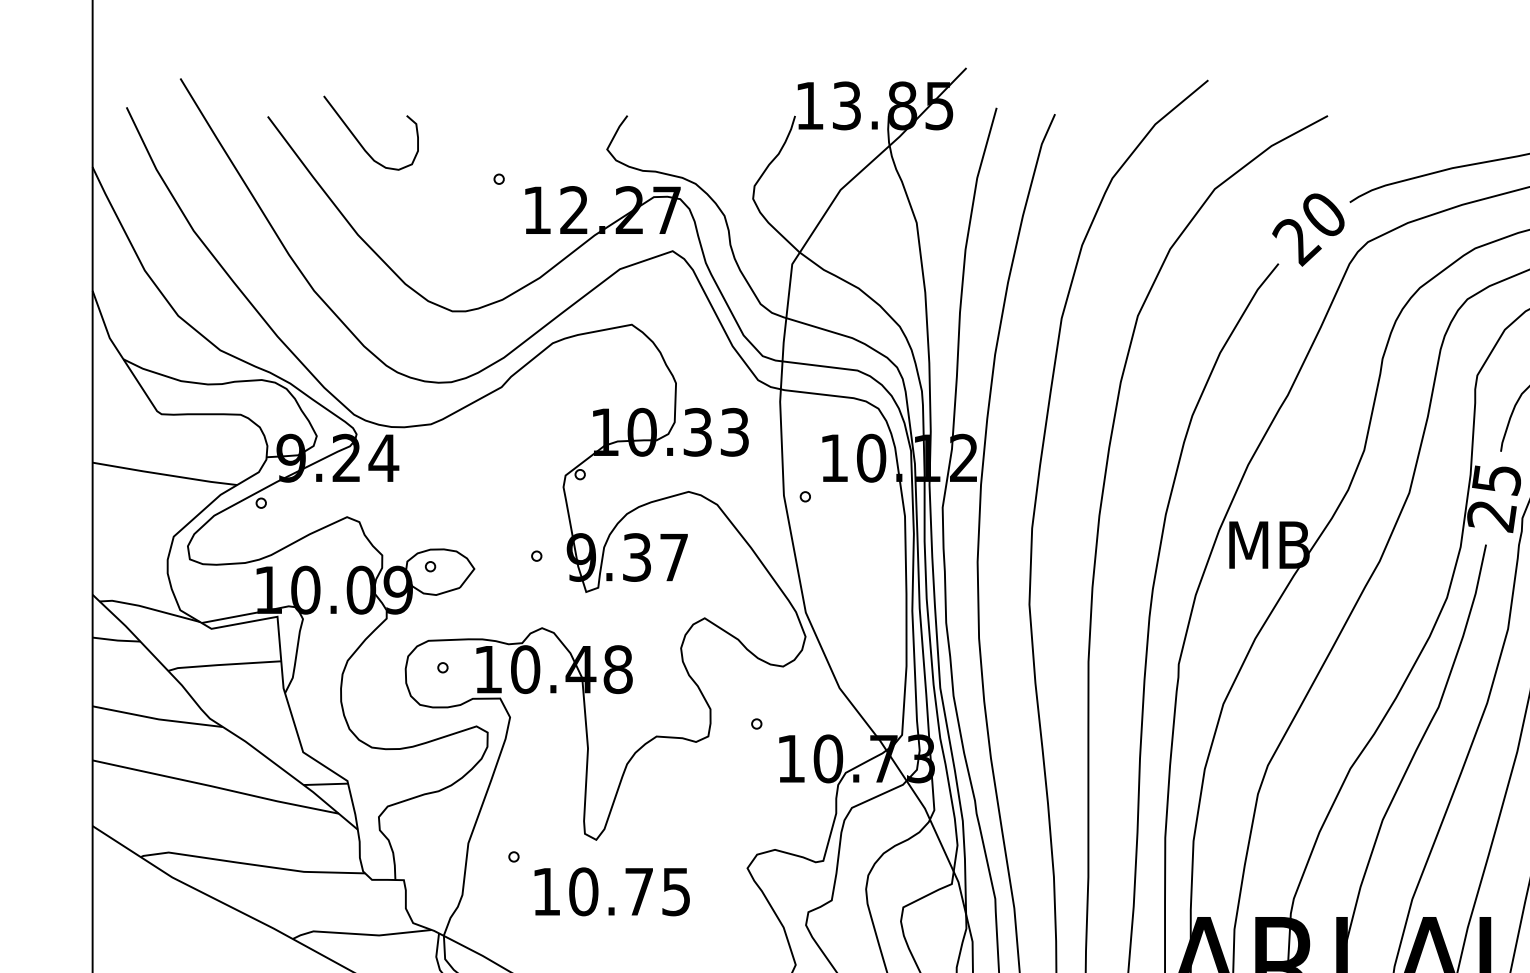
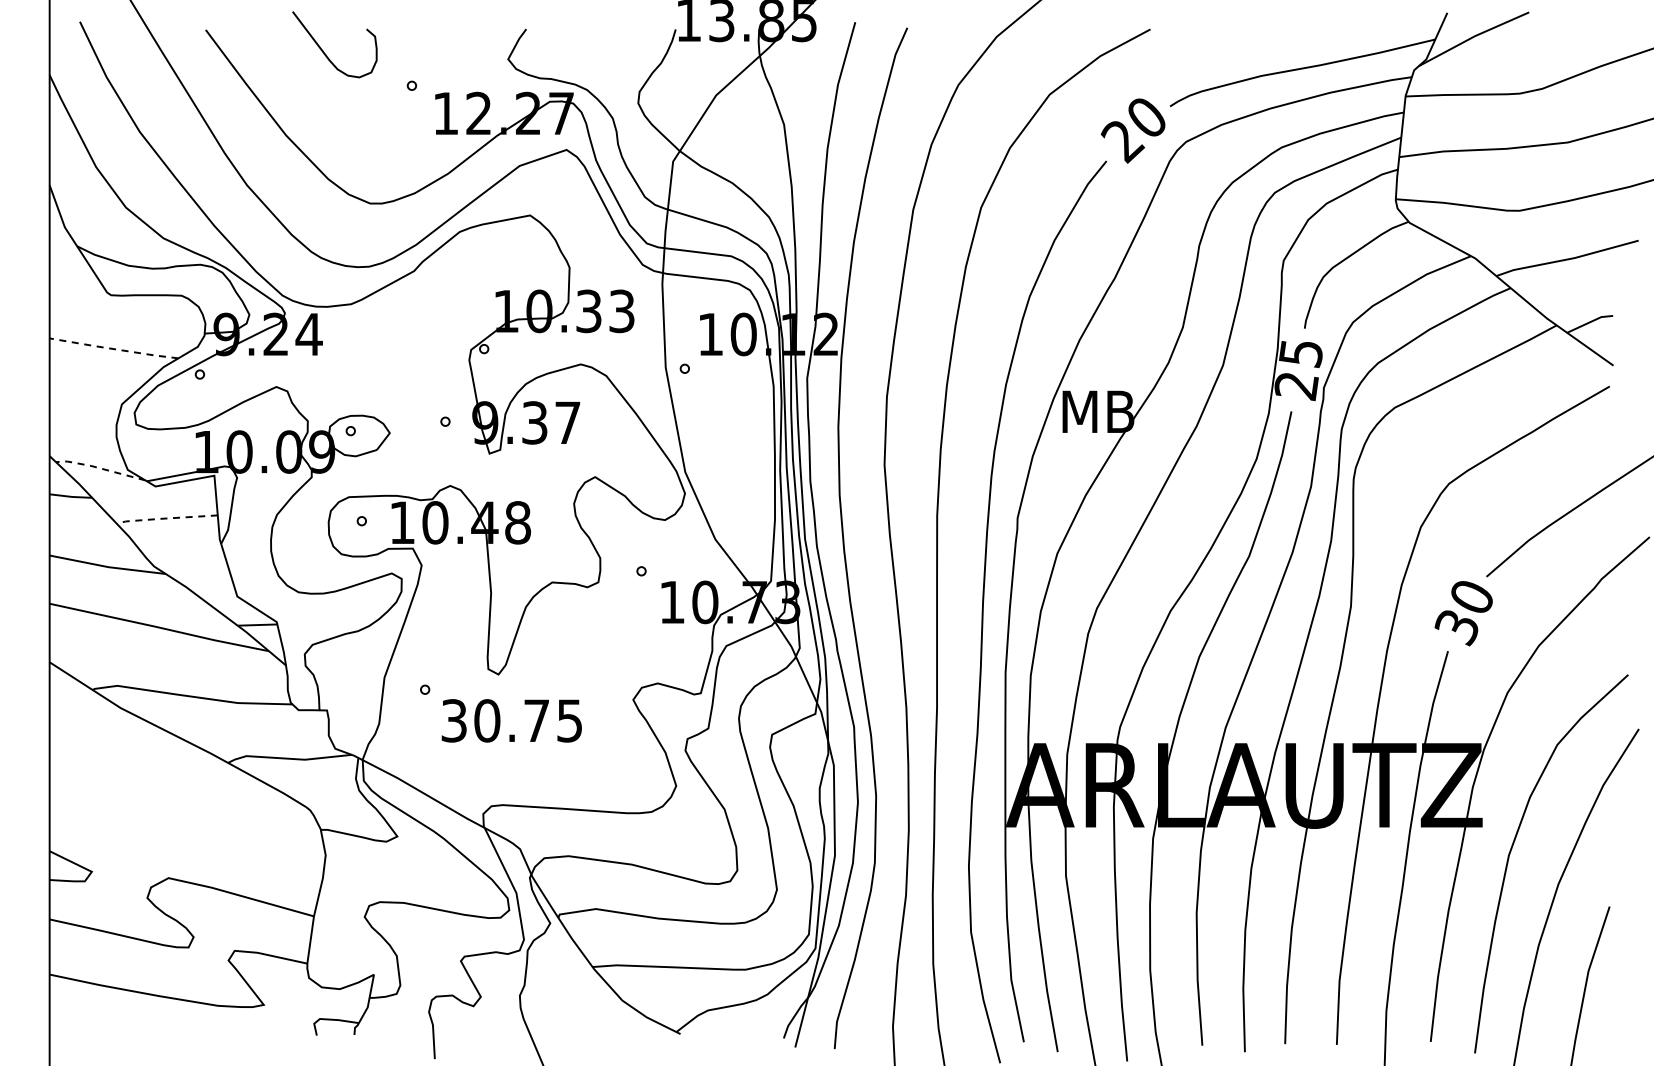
curve: (358, 139) -> (323, 50), moved
line: (165, 475) -> (114, 349), solid -> dashed
line: (148, 608) -> (99, 468), solid -> dashed
line: (222, 664) -> (165, 518), solid -> dashed
text: (545, 891) -> (453, 720), 10.75 -> 30.75

